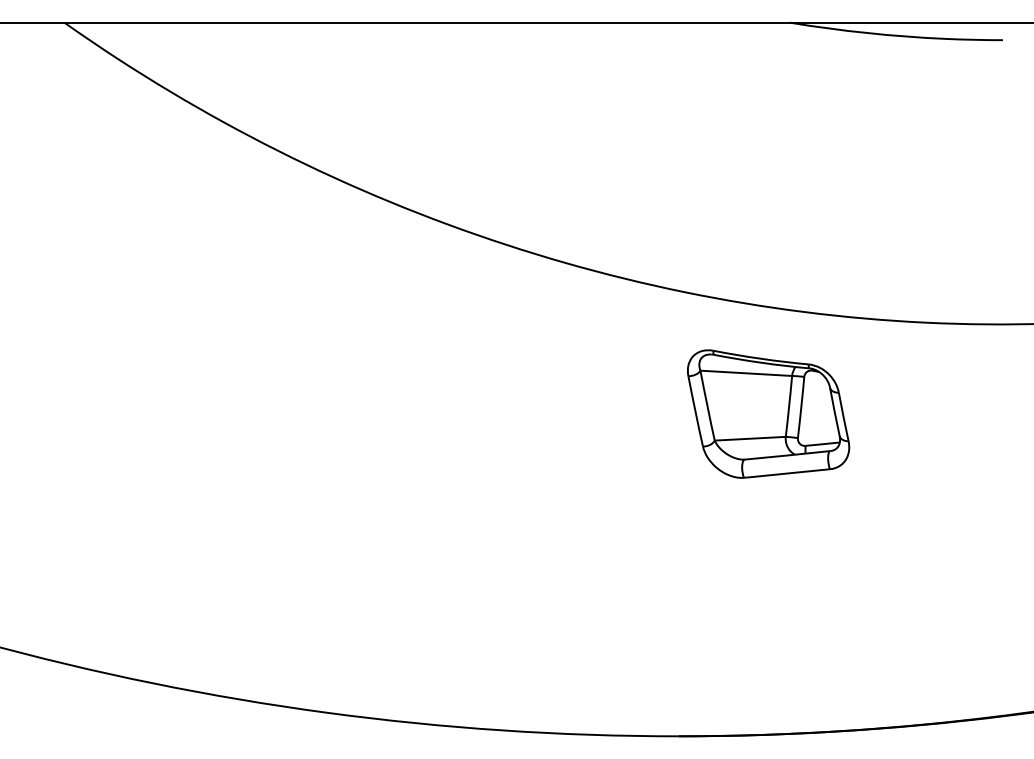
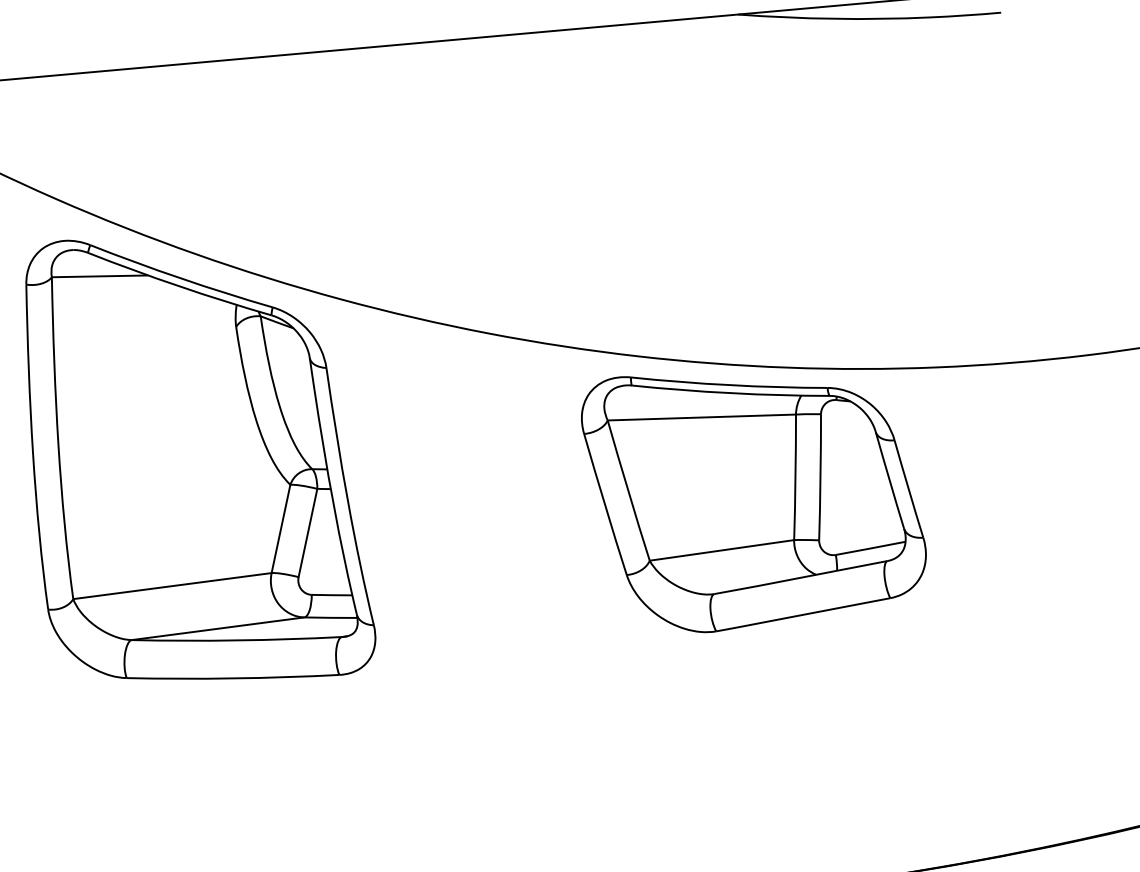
part: (318, 342) -> (195, 458), added
part: (768, 413) -> (754, 495), size x1.67

